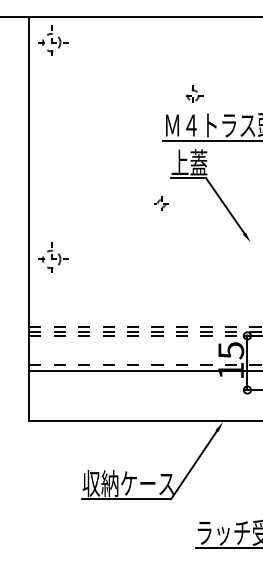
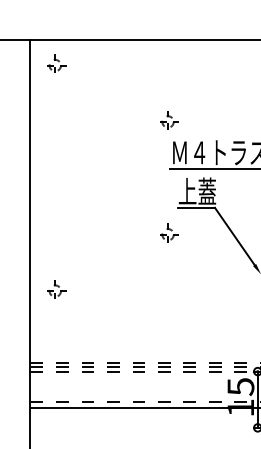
part: (54, 39) -> (57, 63), size x0.62
part: (194, 93) -> (169, 119), moved
part: (162, 202) -> (169, 232), size x1.43
part: (54, 256) -> (57, 289), size x0.62

